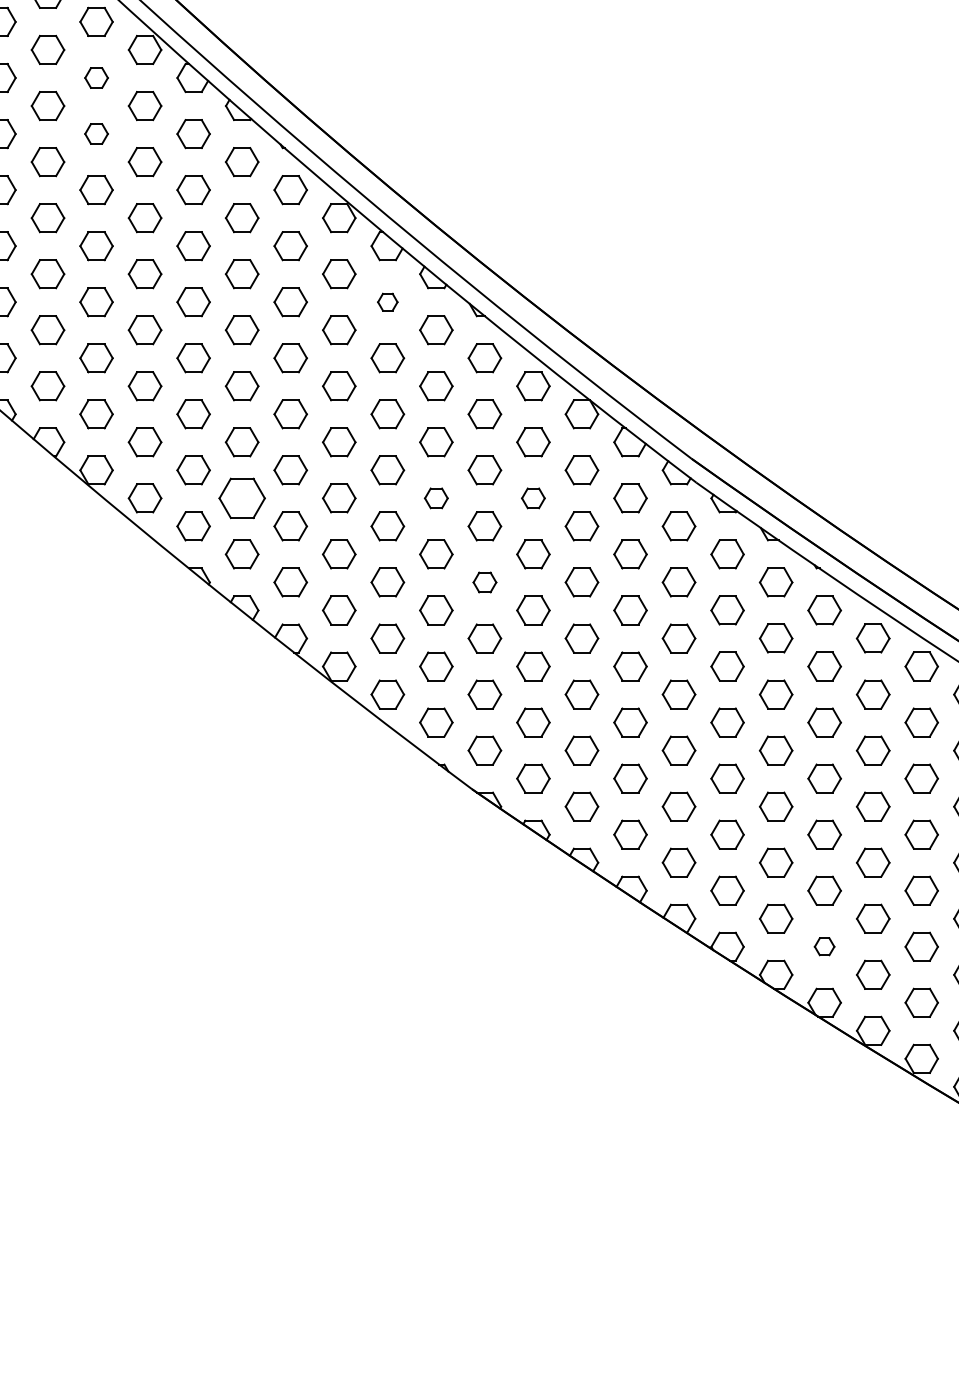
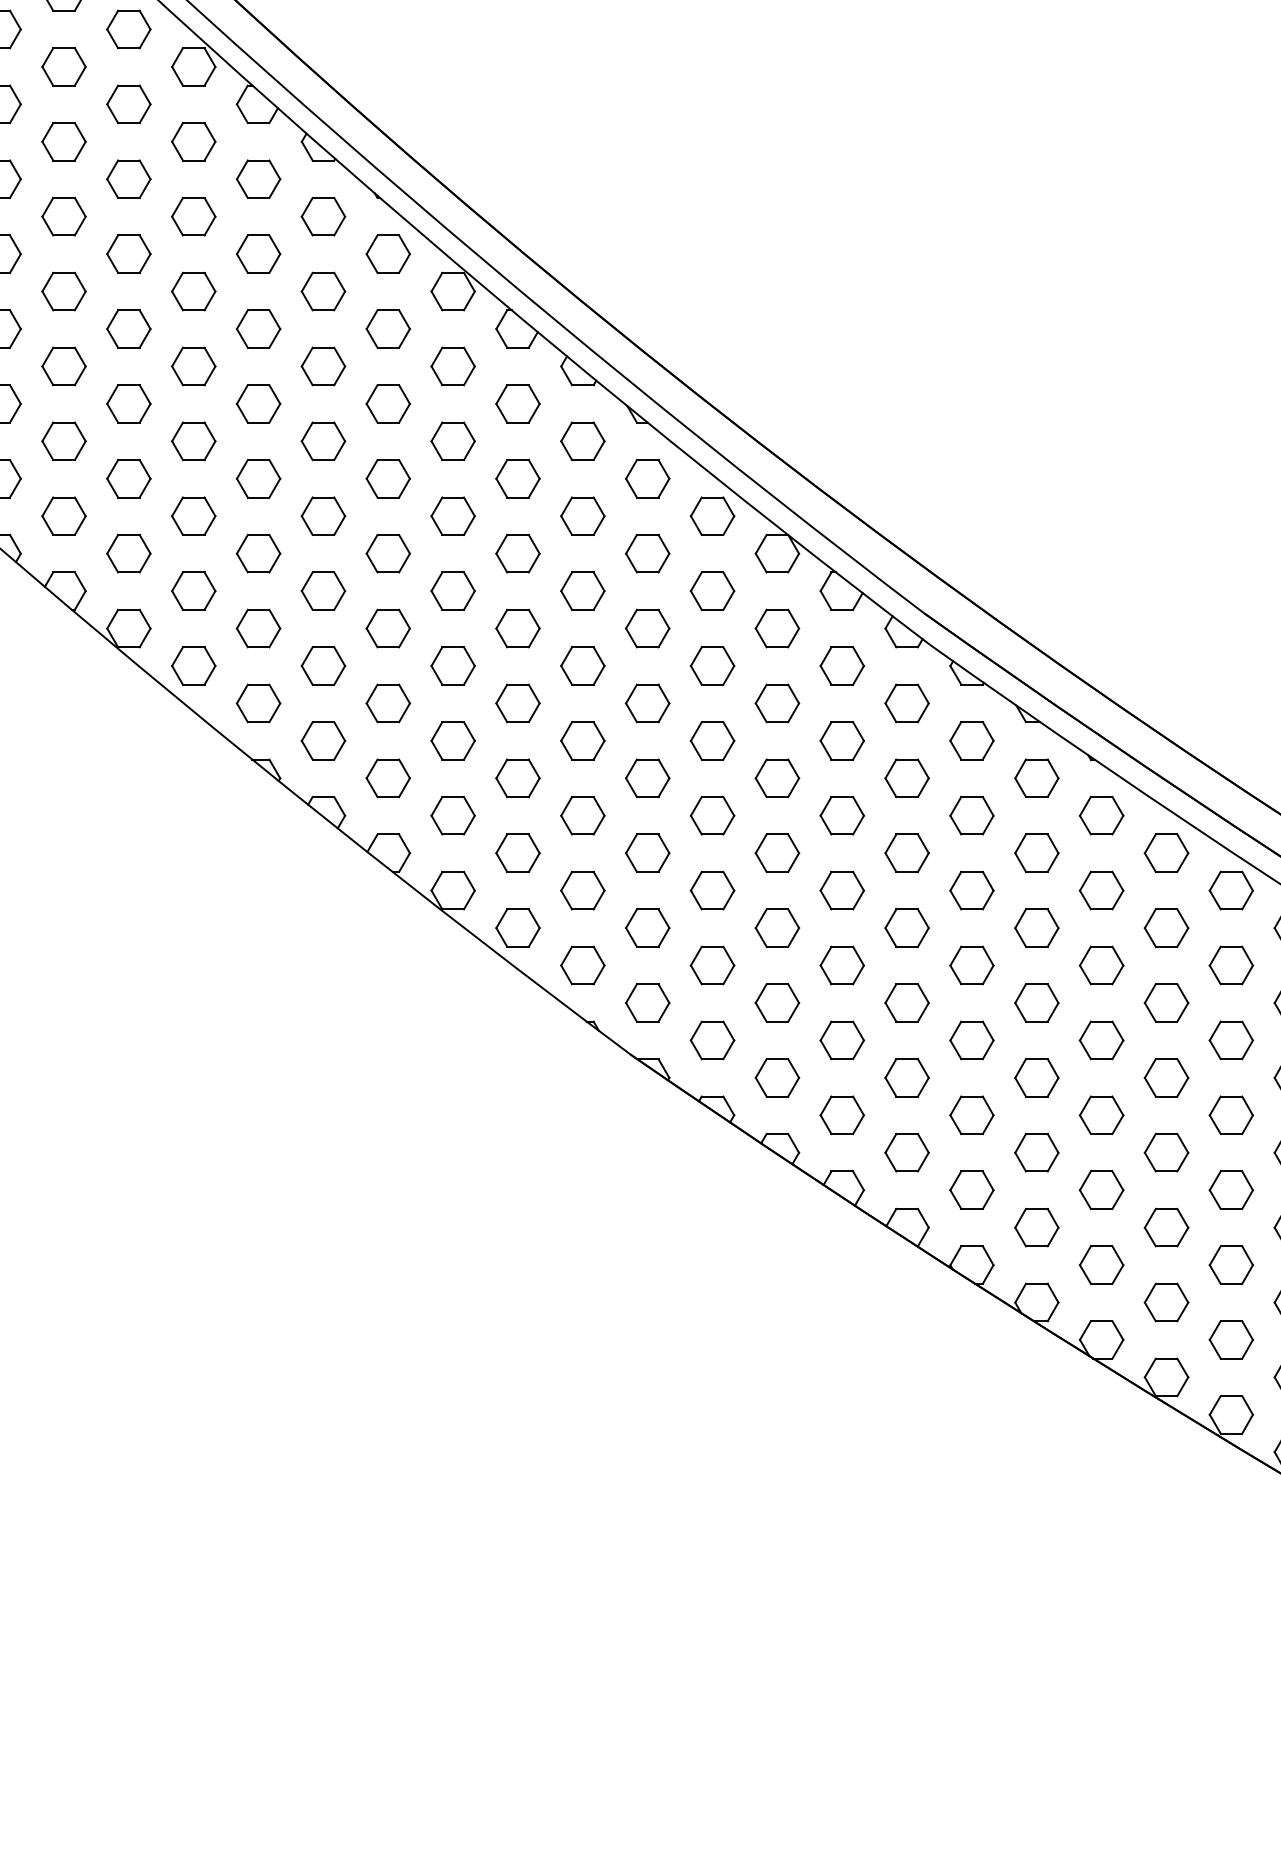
part: (96, 78) -> (128, 104), size x1.43
part: (96, 133) -> (128, 178), size x1.43
part: (387, 301) -> (517, 403), size x1.67
part: (242, 498) -> (323, 665), size x0.71
part: (436, 498) -> (582, 665), size x1.43
part: (533, 498) -> (712, 665), size x1.43
part: (484, 582) -> (647, 778), size x1.43
part: (824, 946) -> (1101, 1264), size x1.67

